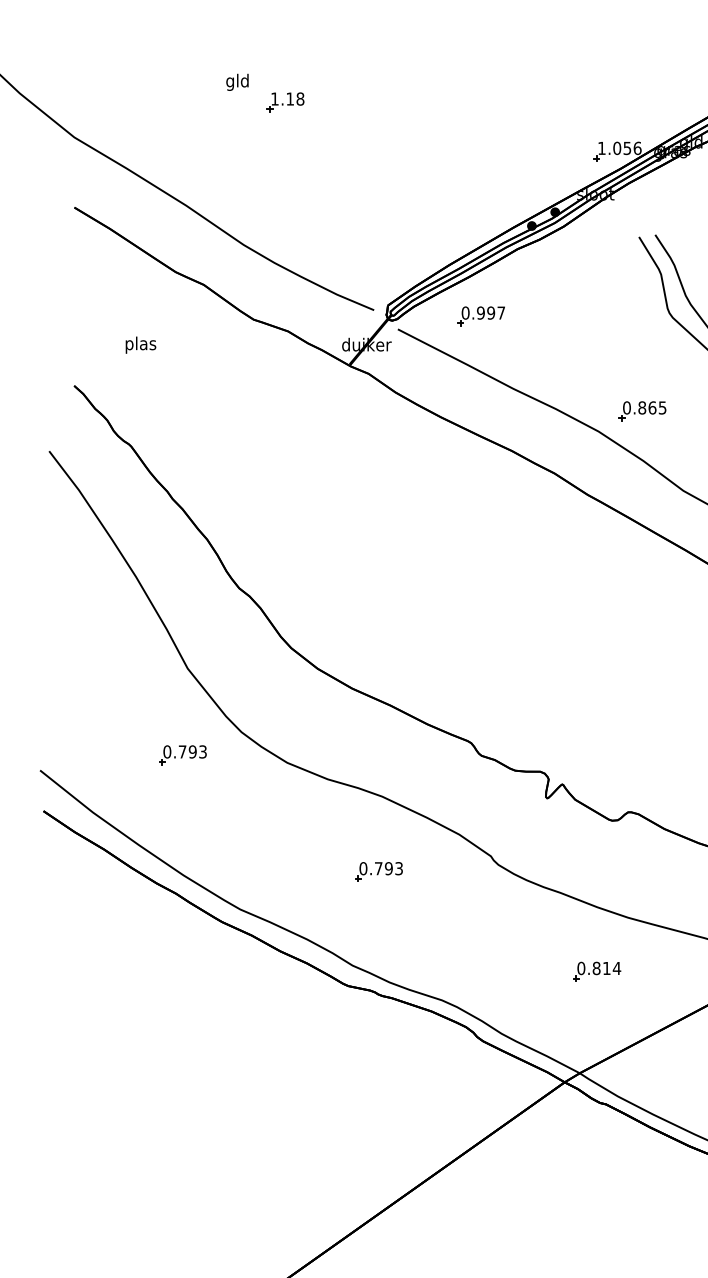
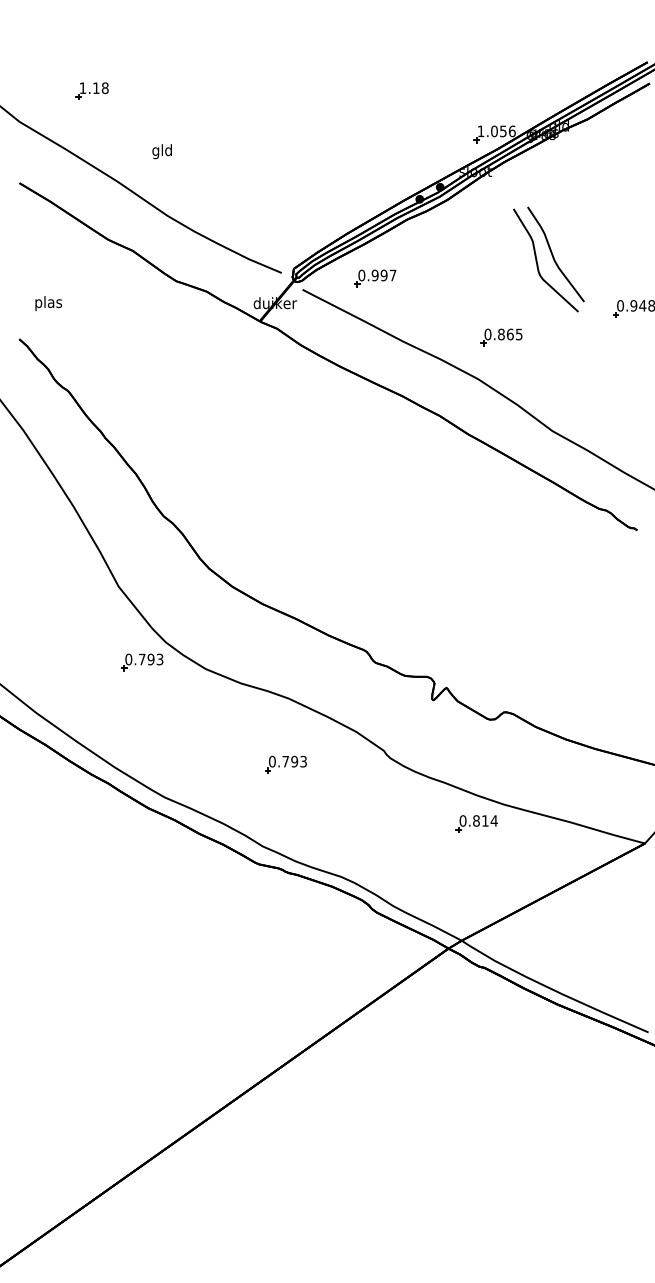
text: (236, 82) -> (161, 151), moved
part: (284, 101) -> (91, 90), moved
text: (140, 345) -> (48, 303), moved
part: (642, 411) -> (501, 337), moved
part: (182, 755) -> (142, 662), moved
part: (596, 971) -> (476, 823), moved

